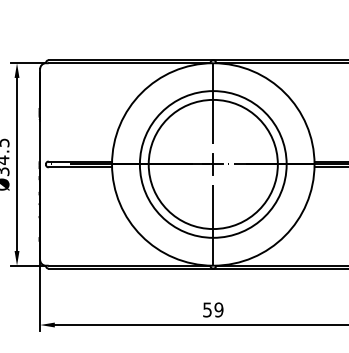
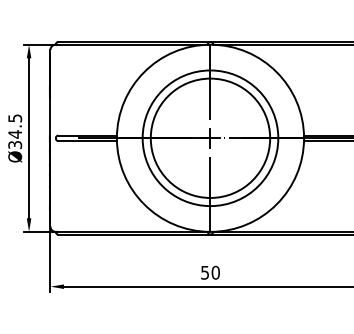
text: (218, 309) -> (215, 272), 59 -> 50

